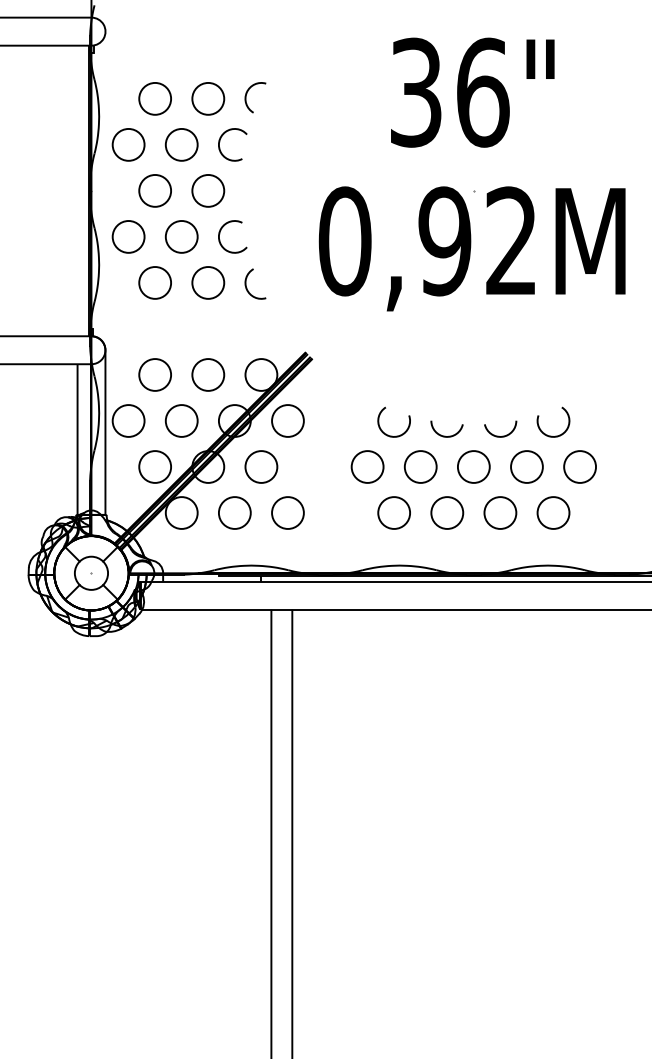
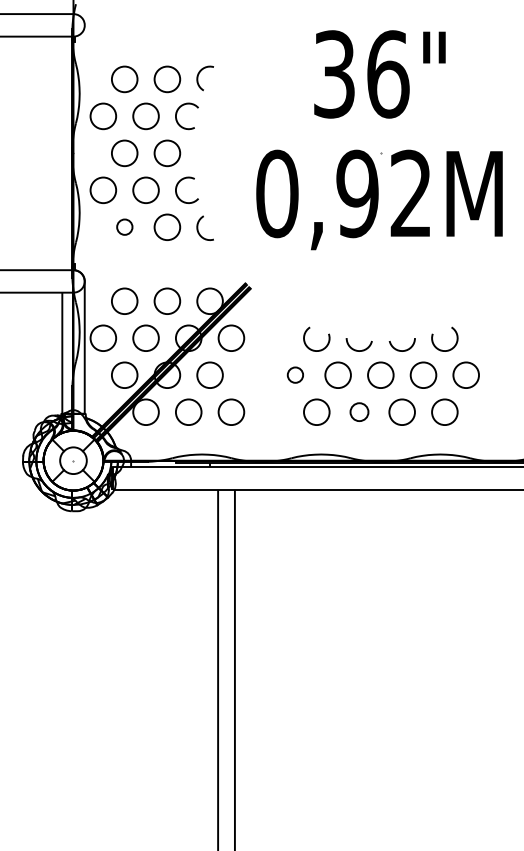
circle: (154, 281) -> (124, 226), size x0.6
circle: (367, 466) -> (295, 374), size x0.6
circle: (447, 512) -> (359, 411), size x0.7

